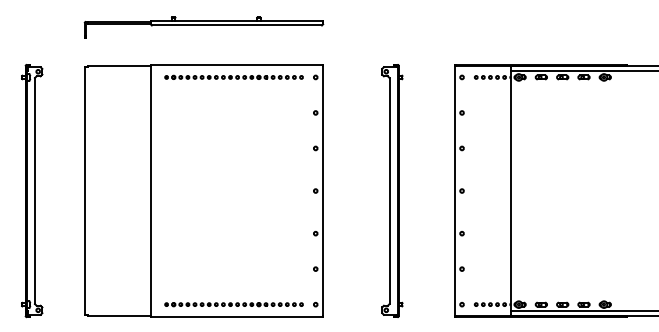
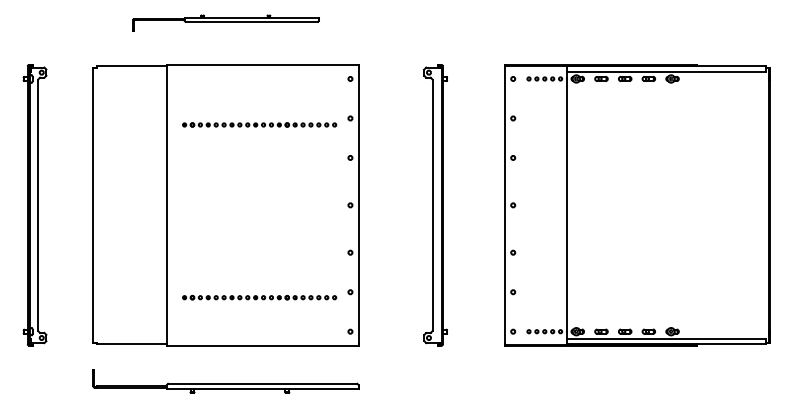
part: (203, 27) -> (225, 23), size x0.7
part: (233, 77) -> (259, 124), moved
part: (233, 304) -> (259, 297), moved

